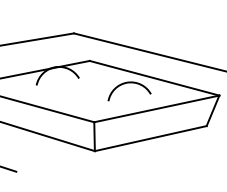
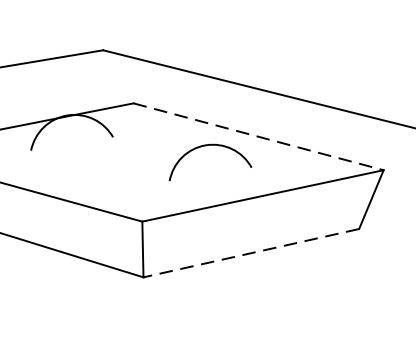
line: (155, 78) -> (260, 137), solid -> dashed
line: (150, 138) -> (250, 252), solid -> dashed

